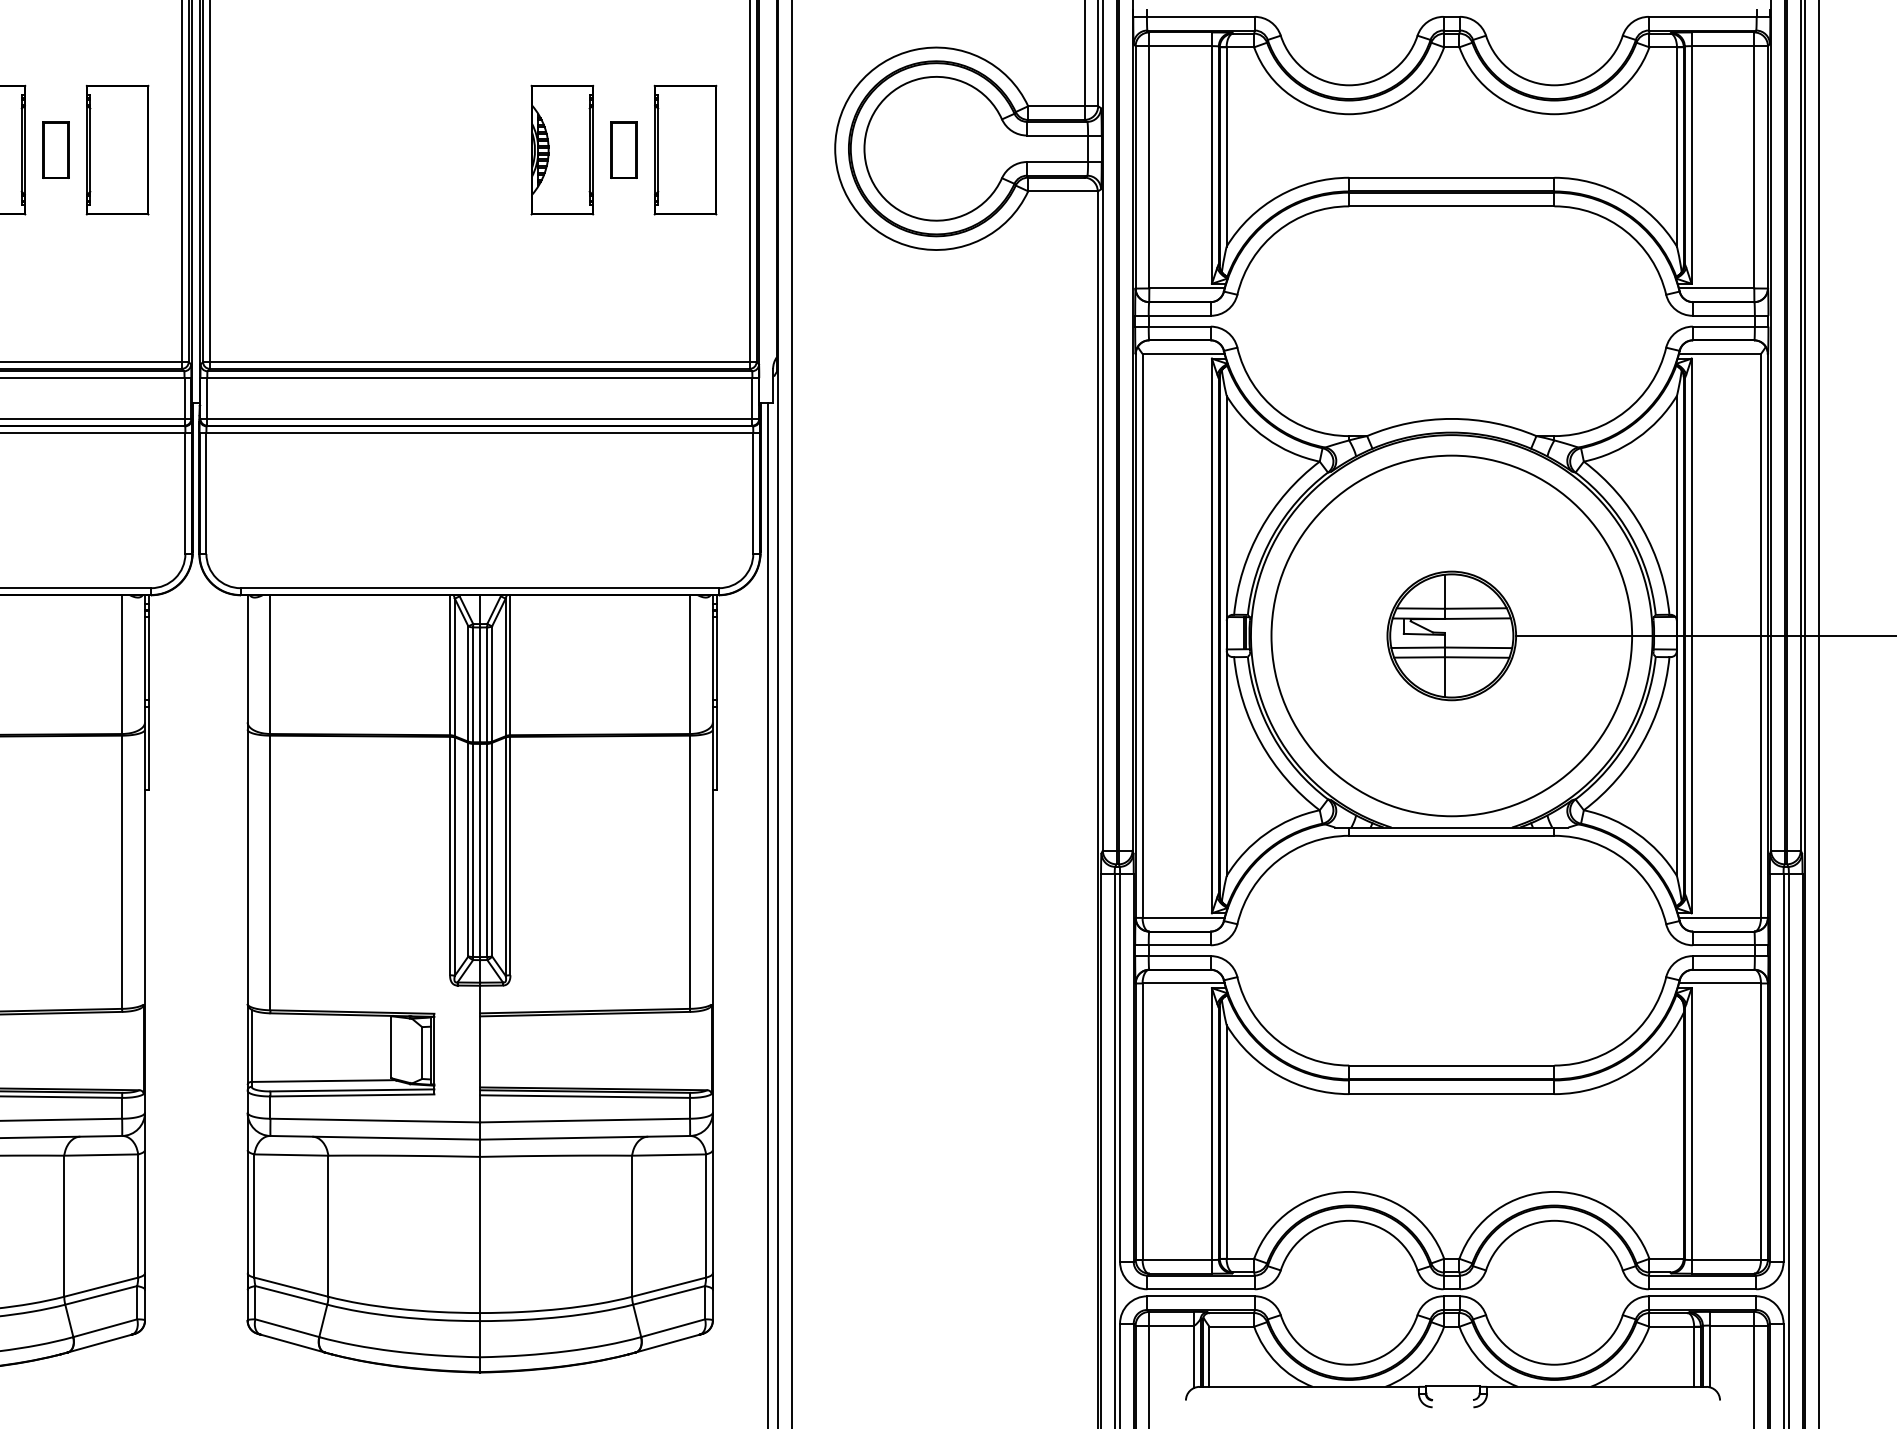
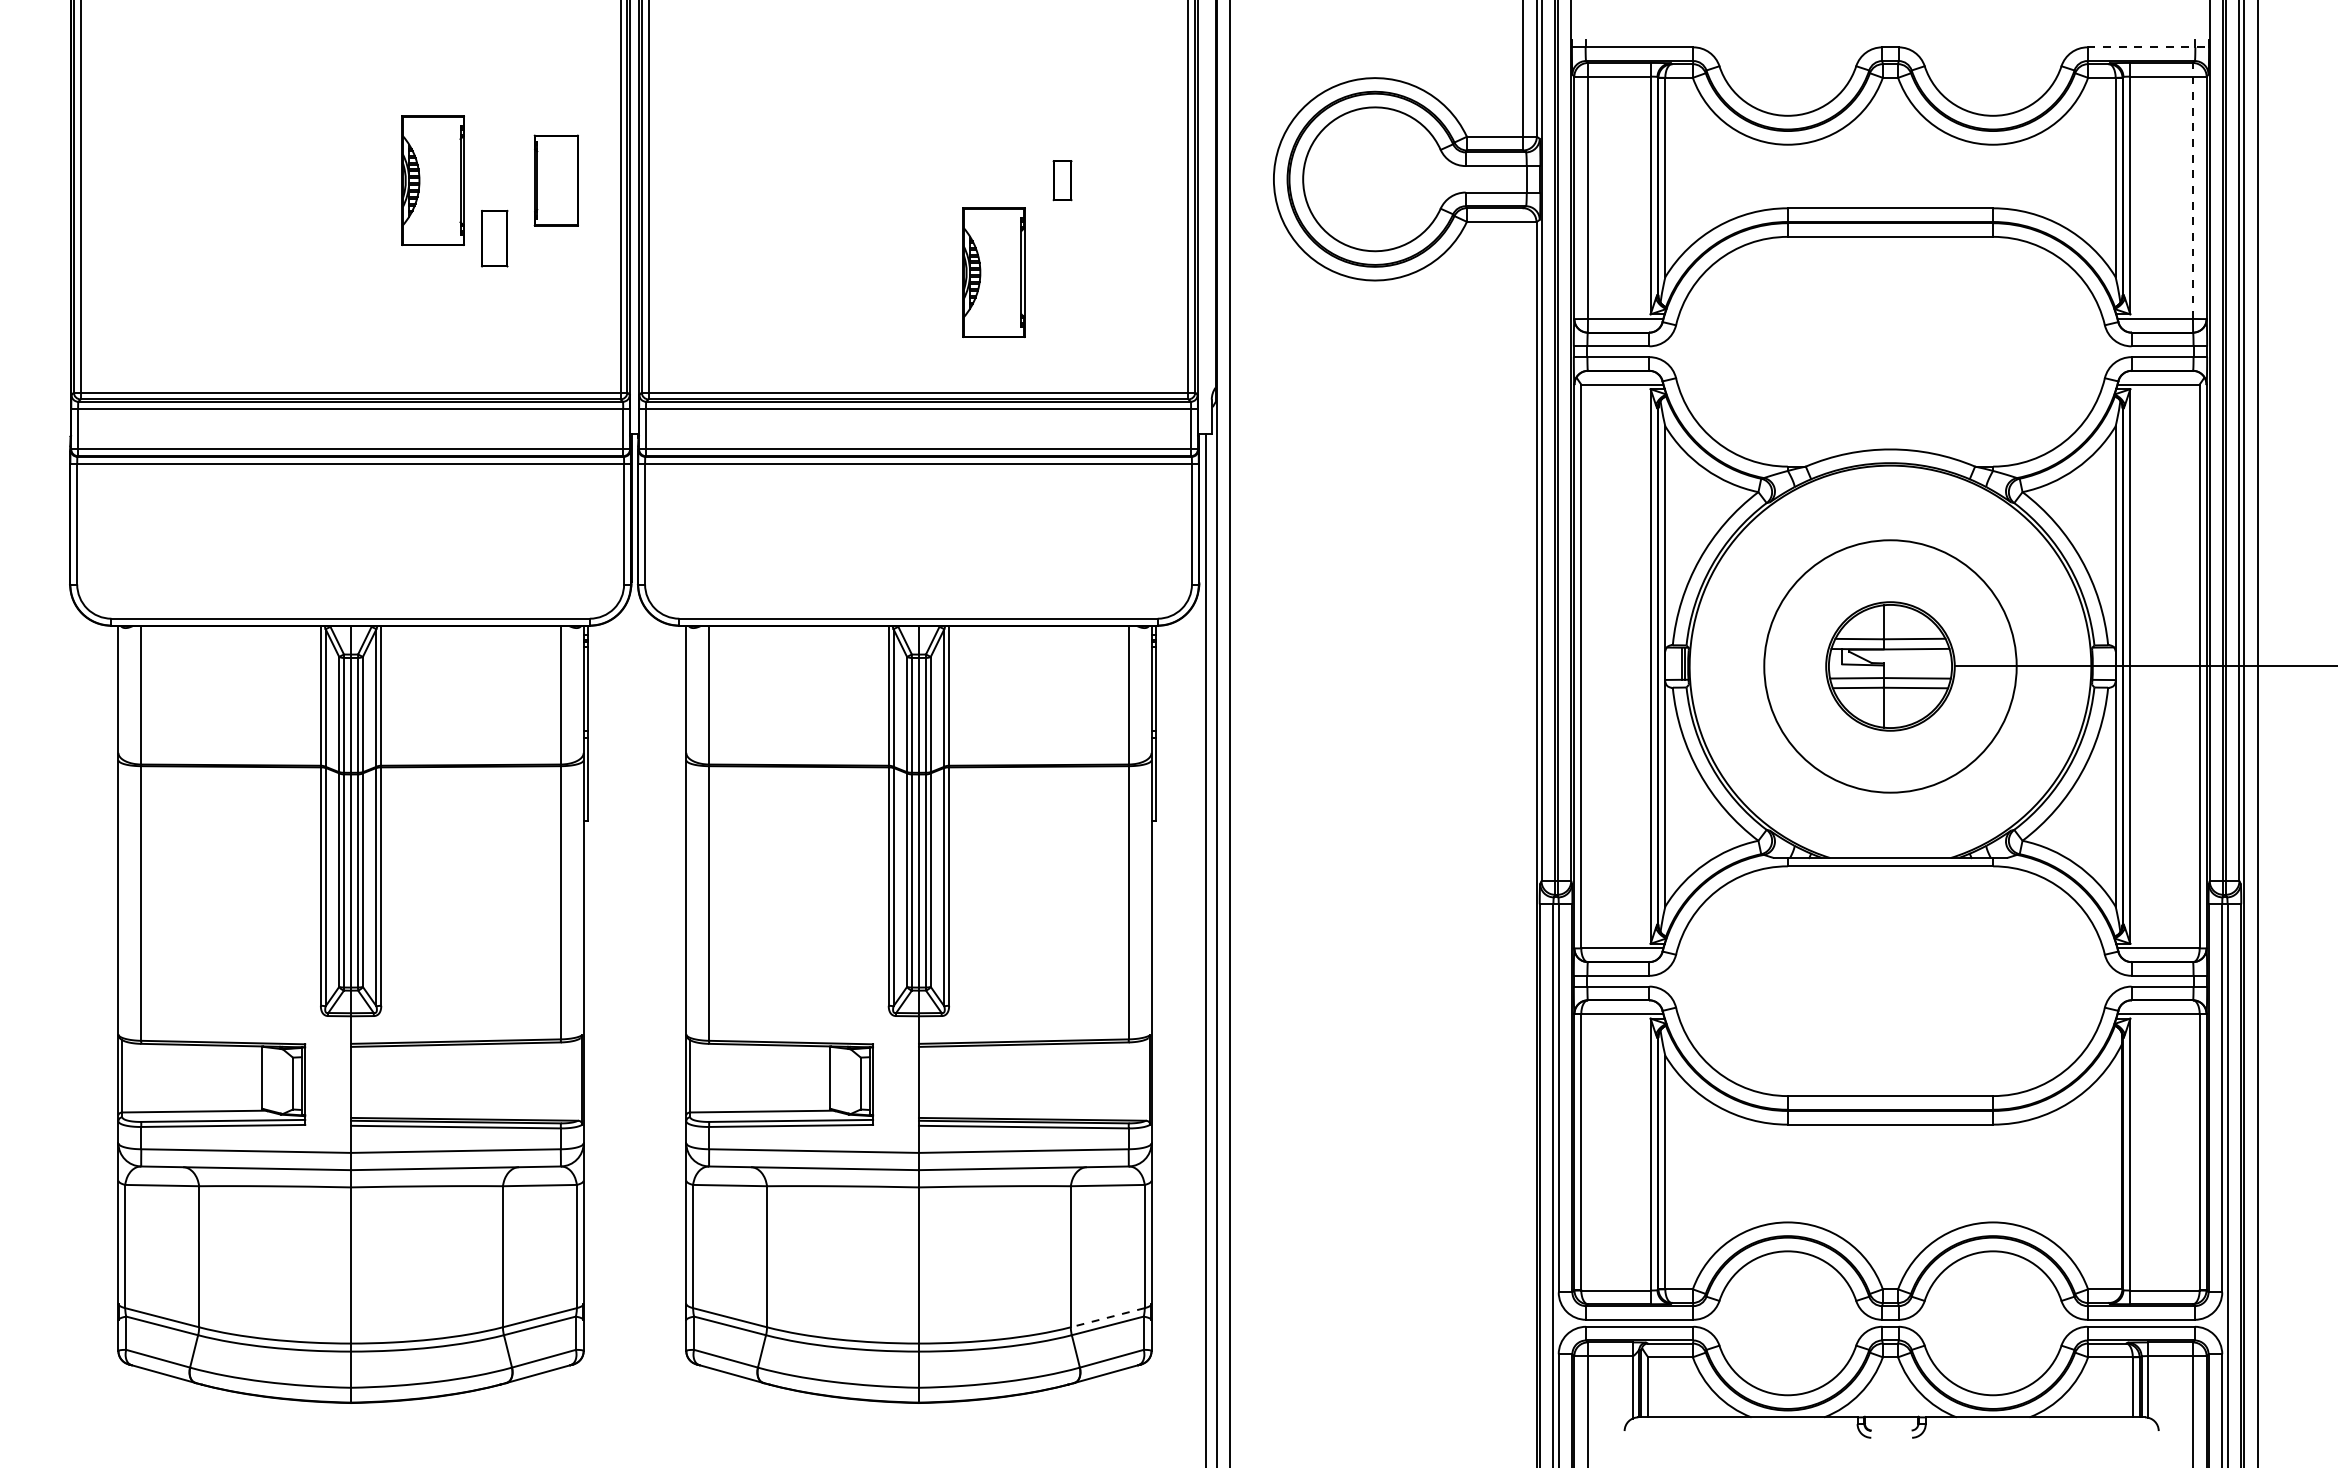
line: (1709, 16) -> (2148, 47), solid -> dashed
part: (55, 149) -> (494, 238), moved
part: (117, 149) -> (556, 180), size x0.7
part: (561, 149) -> (993, 272), moved
part: (623, 149) -> (1062, 180), size x0.7
part: (684, 149) -> (1123, 180), removed
line: (1753, 159) -> (2192, 190), solid -> dashed
circle: (1451, 635) -> (1890, 666), size x0.7
line: (668, 1286) -> (1107, 1317), solid -> dashed

